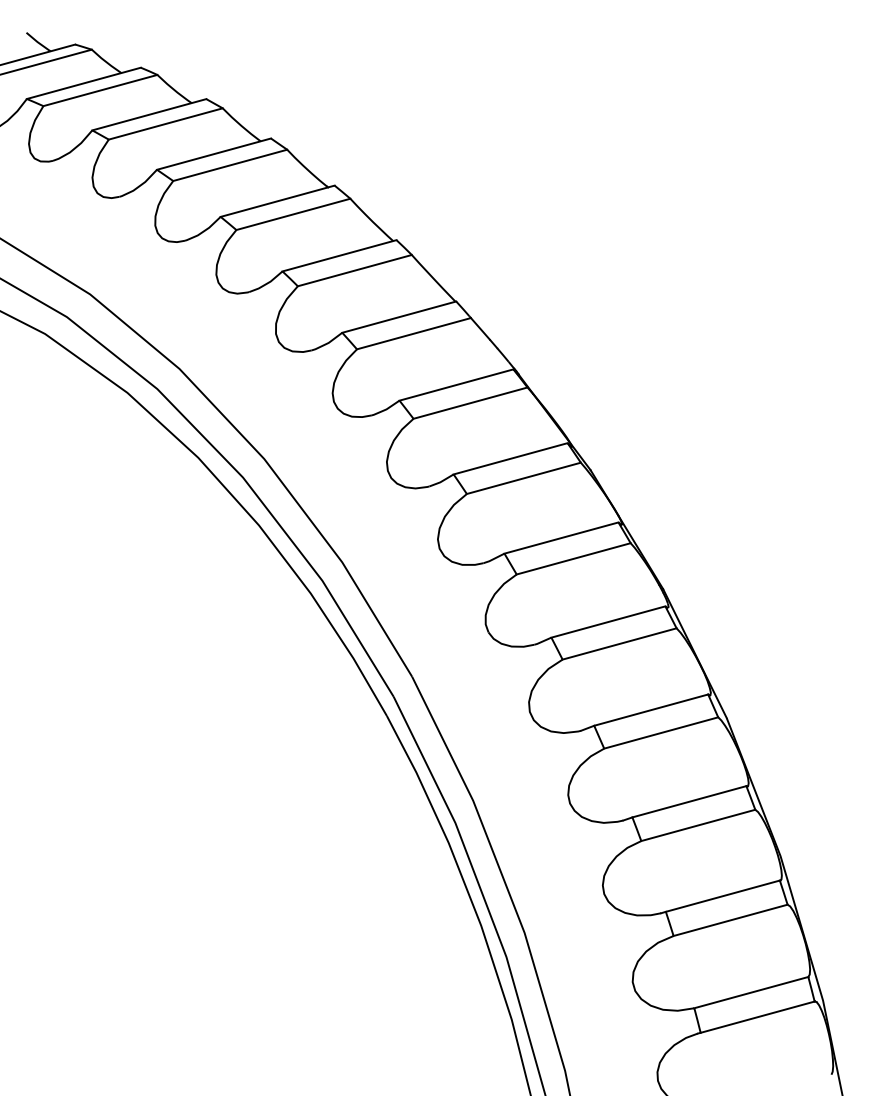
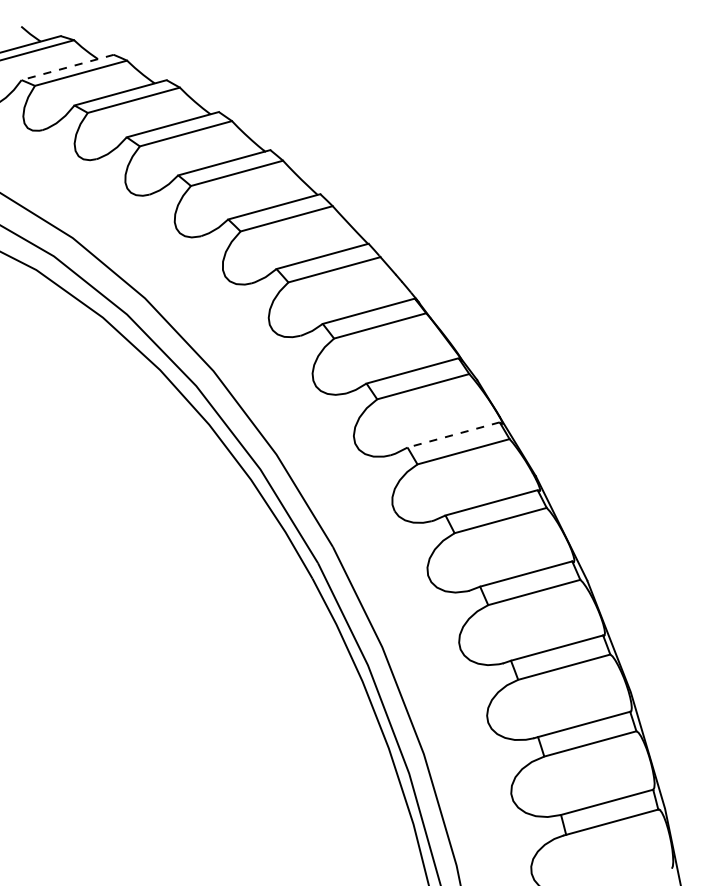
line: (83, 83) -> (67, 67), solid -> dashed
line: (561, 537) -> (453, 434), solid -> dashed

